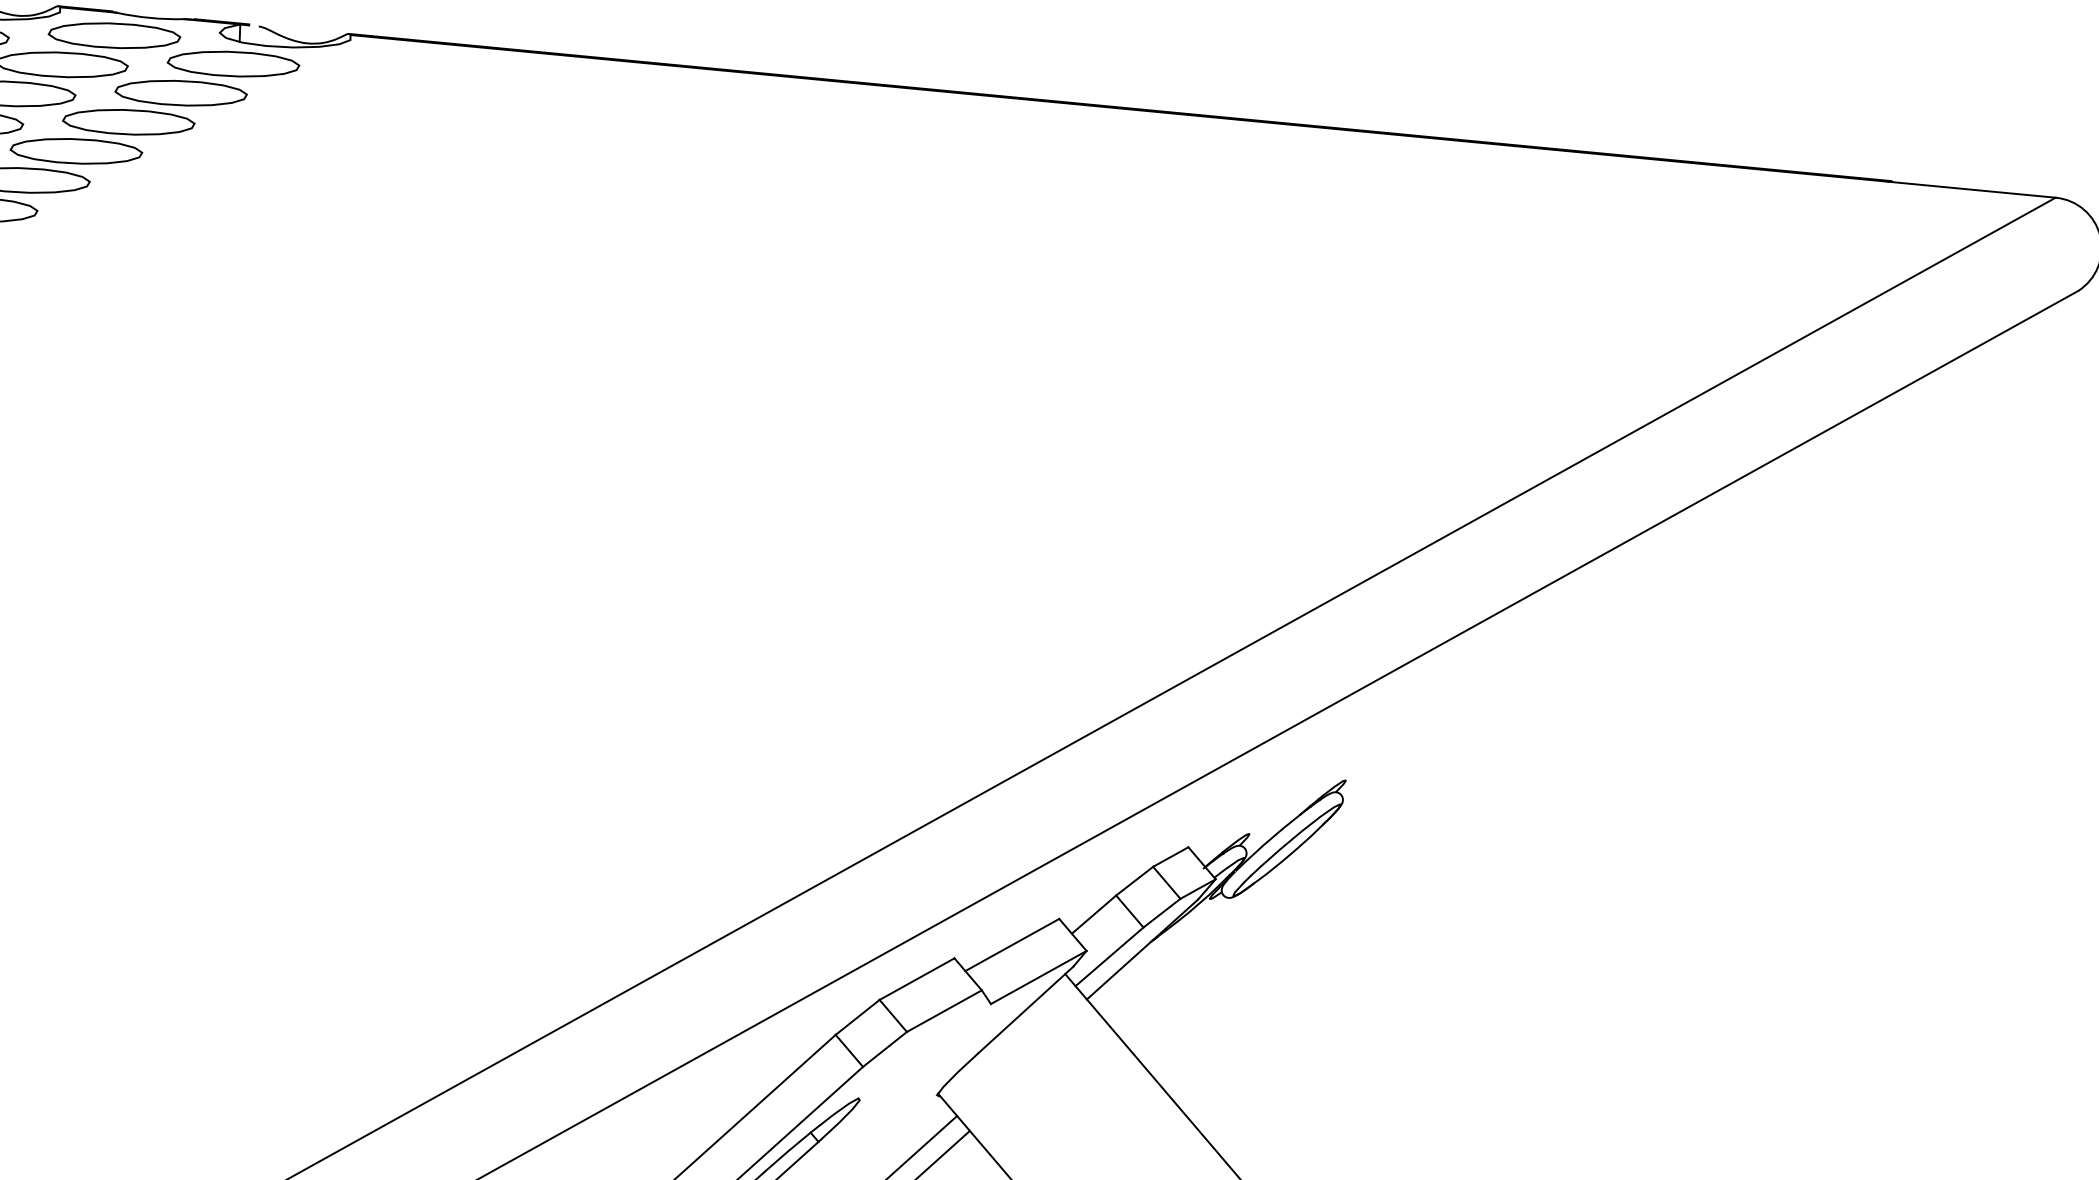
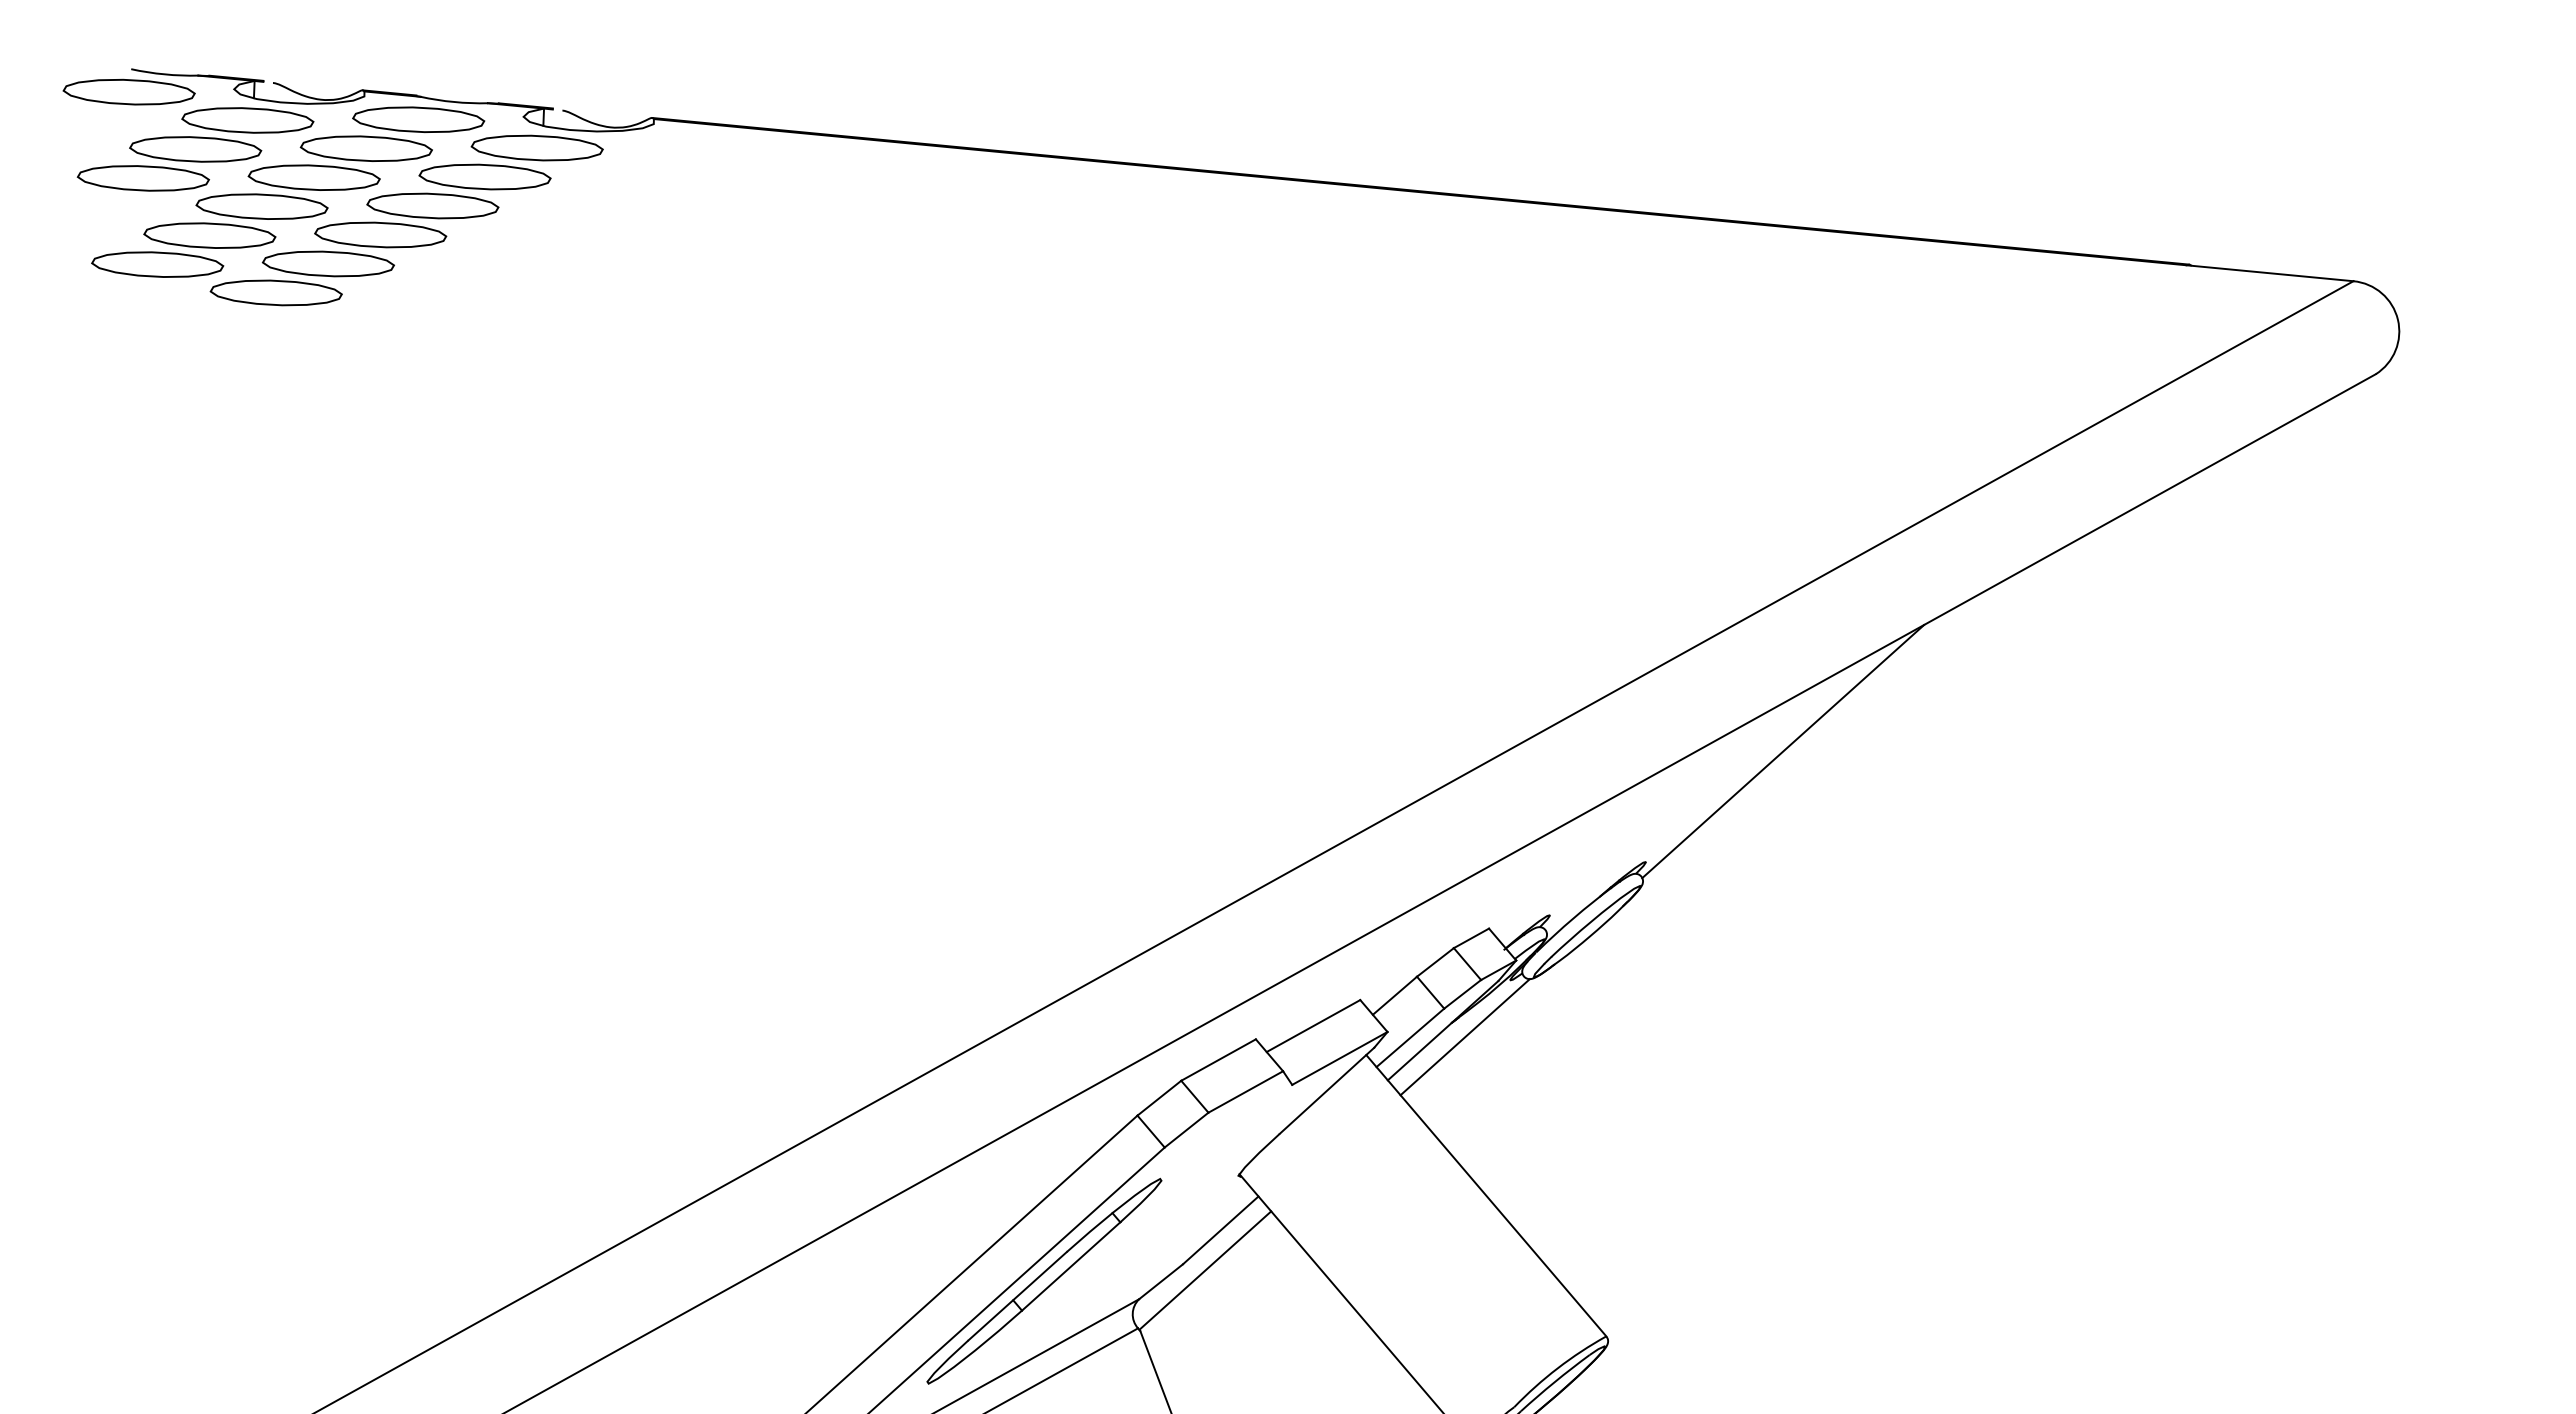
line: (1483, 669) -> (1783, 751), added
line: (1163, 956) -> (1464, 1037), added

